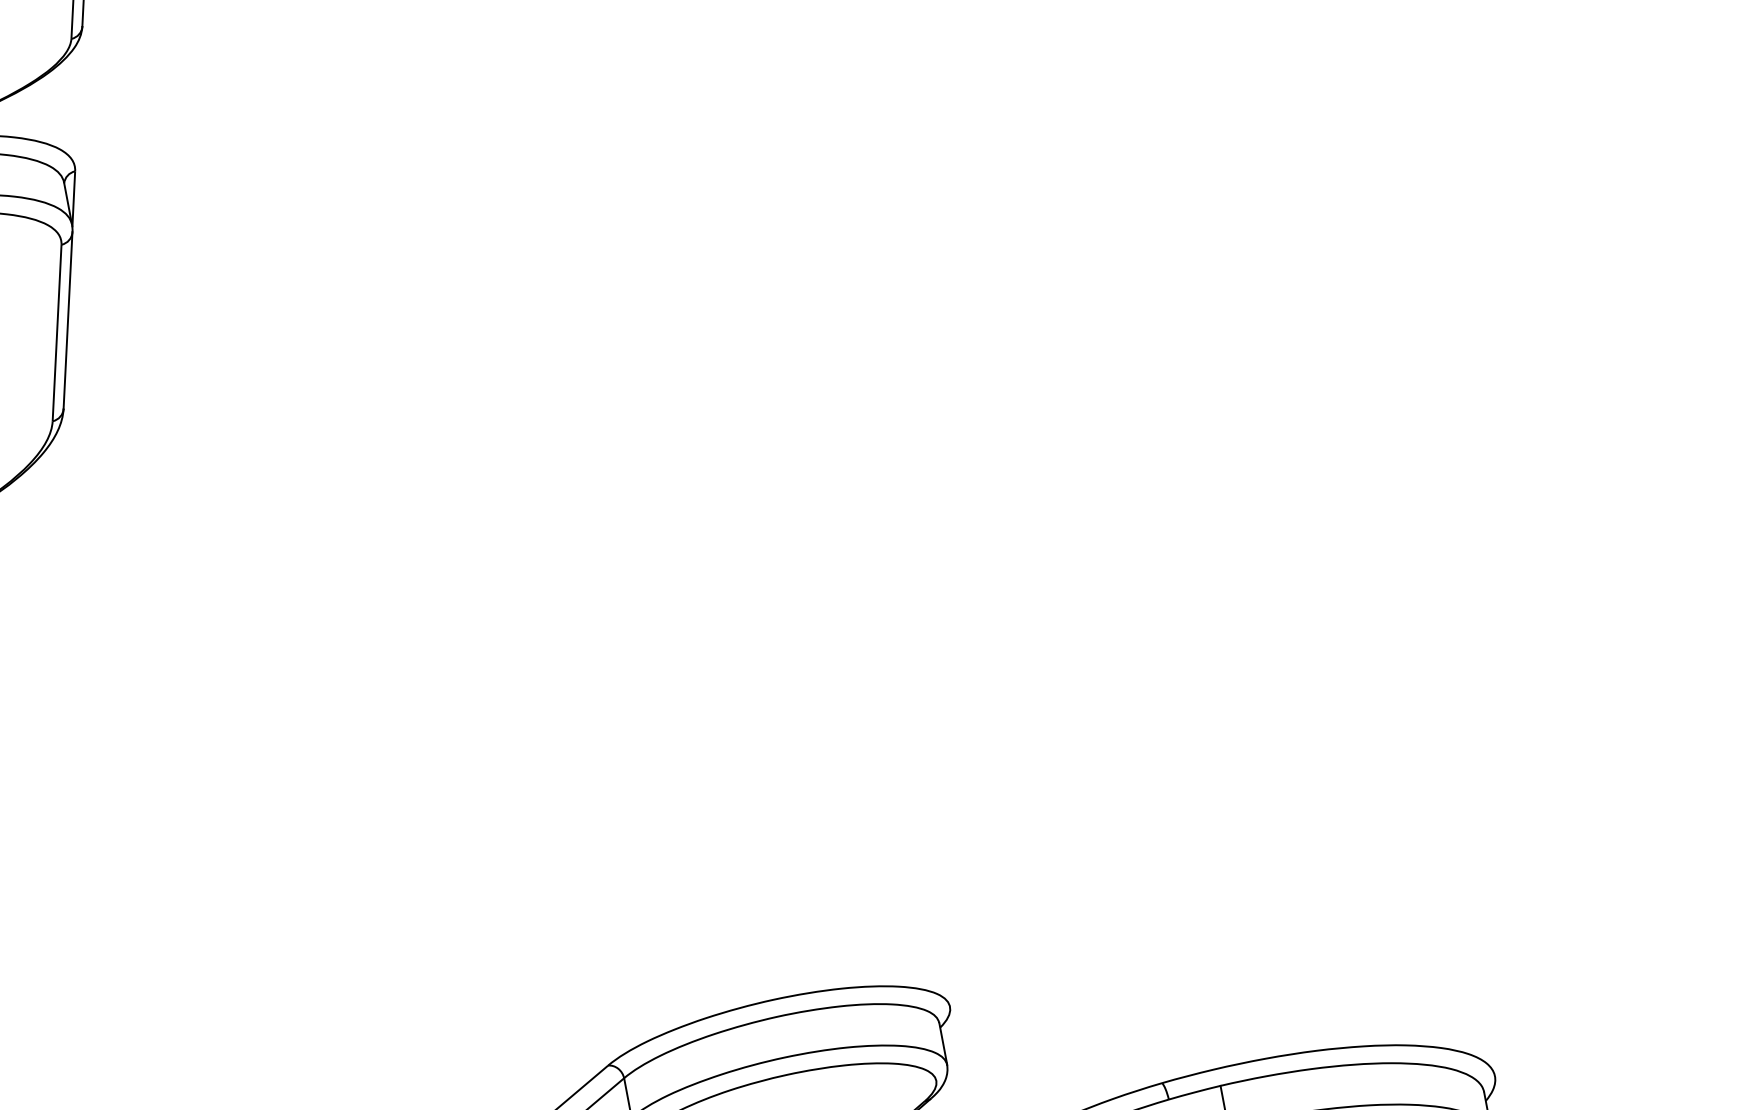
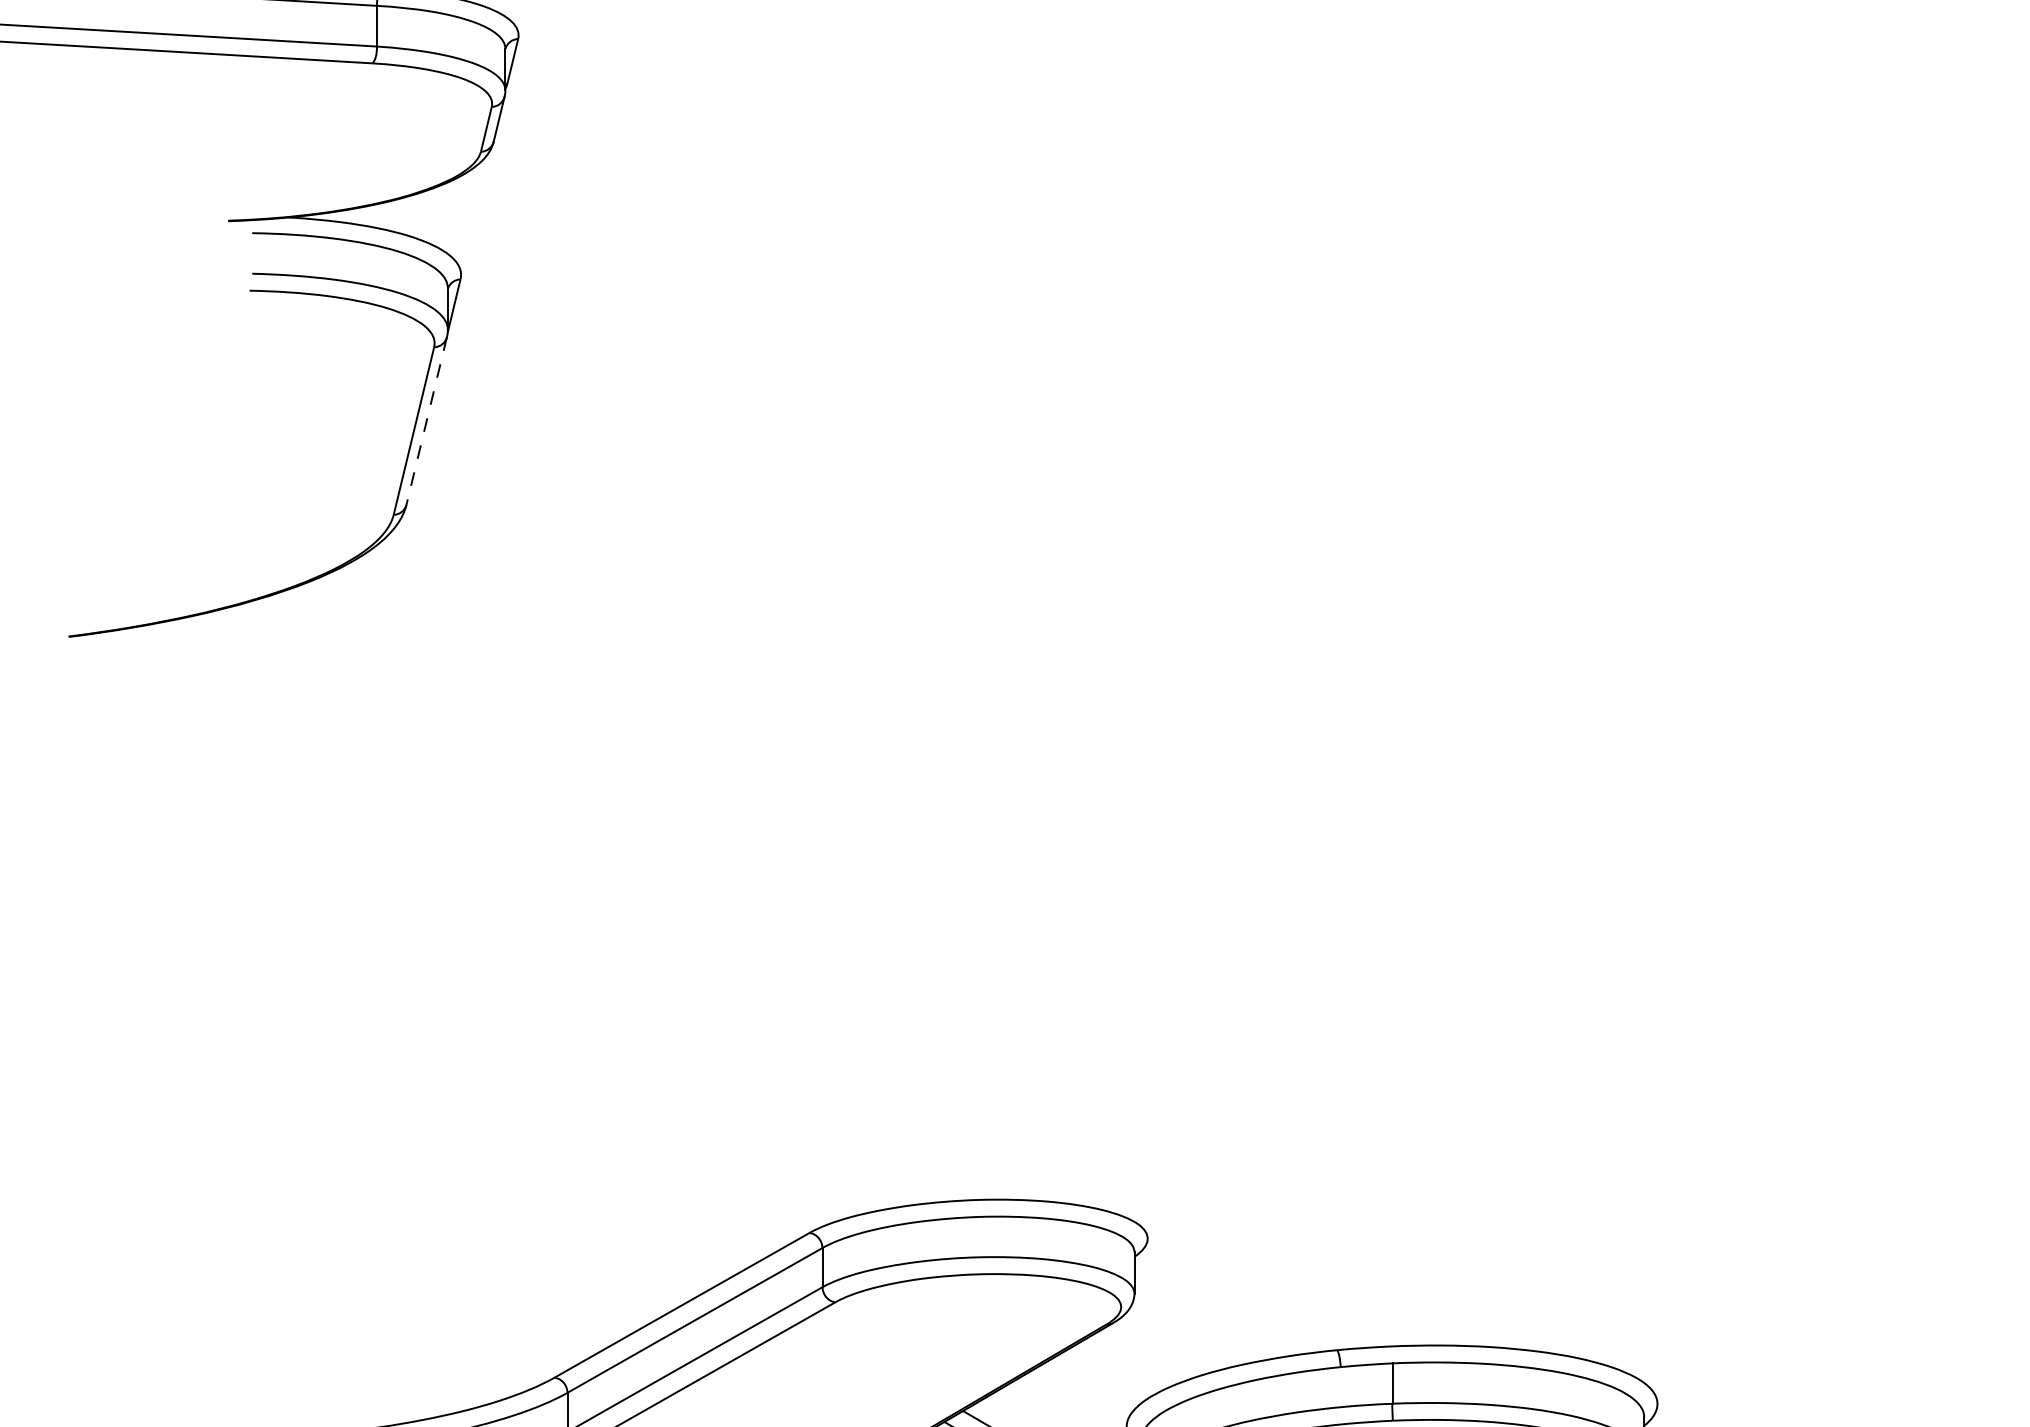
line: (67, 320) -> (426, 421), solid -> dashed

